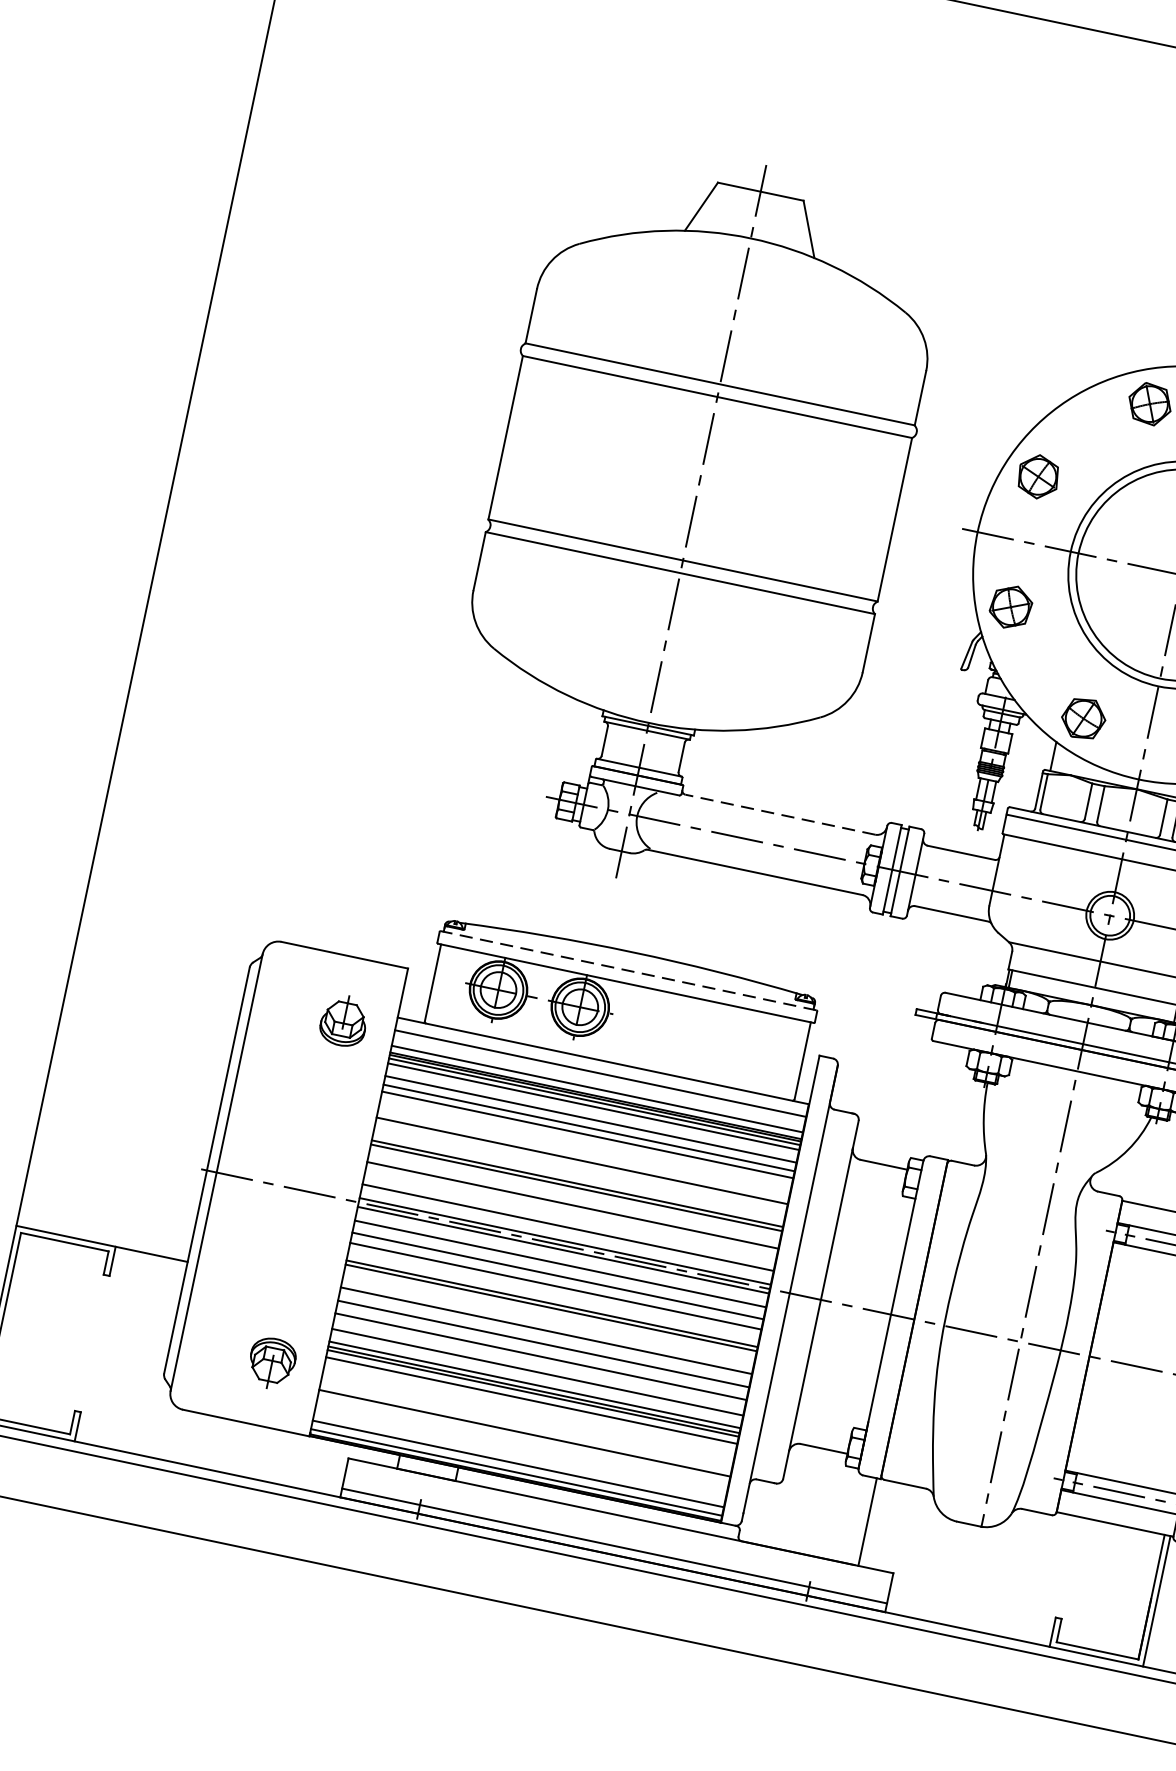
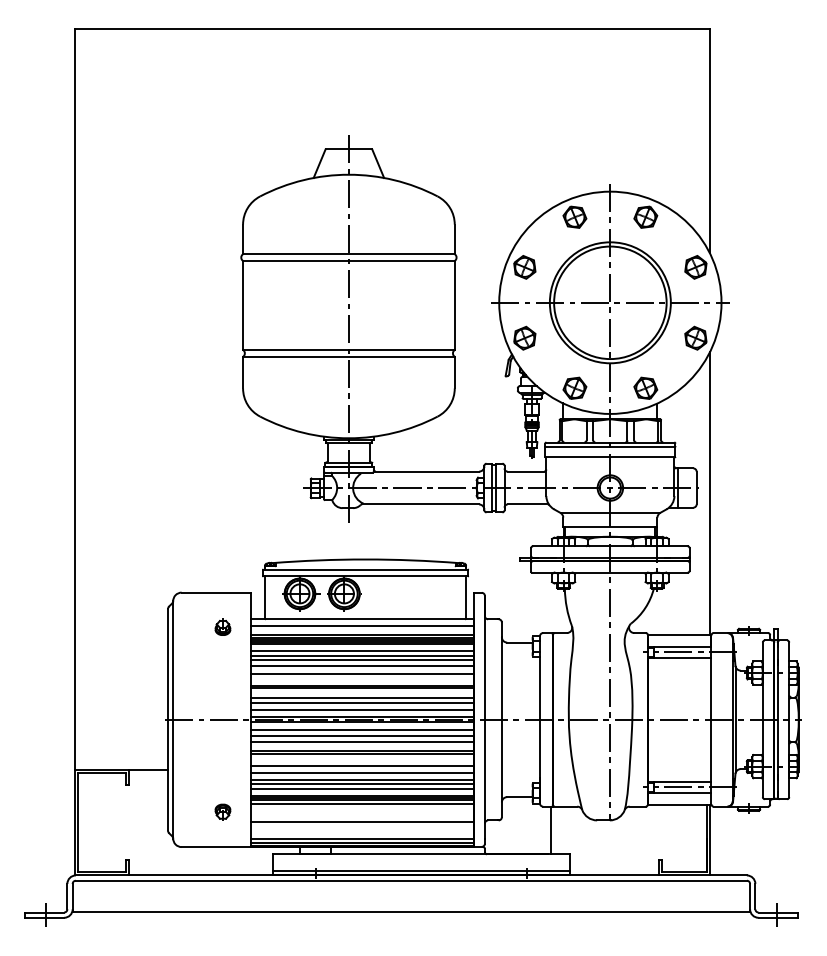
line: (780, 814) -> (427, 471), dashed -> solid
line: (628, 970) -> (365, 569), dashed -> solid
part: (343, 1019) -> (222, 626), size x0.62
line: (585, 1147) -> (362, 666), added
line: (571, 1215) -> (362, 703), added
part: (271, 1360) -> (222, 811), size x0.62
line: (540, 1362) -> (362, 783), added

